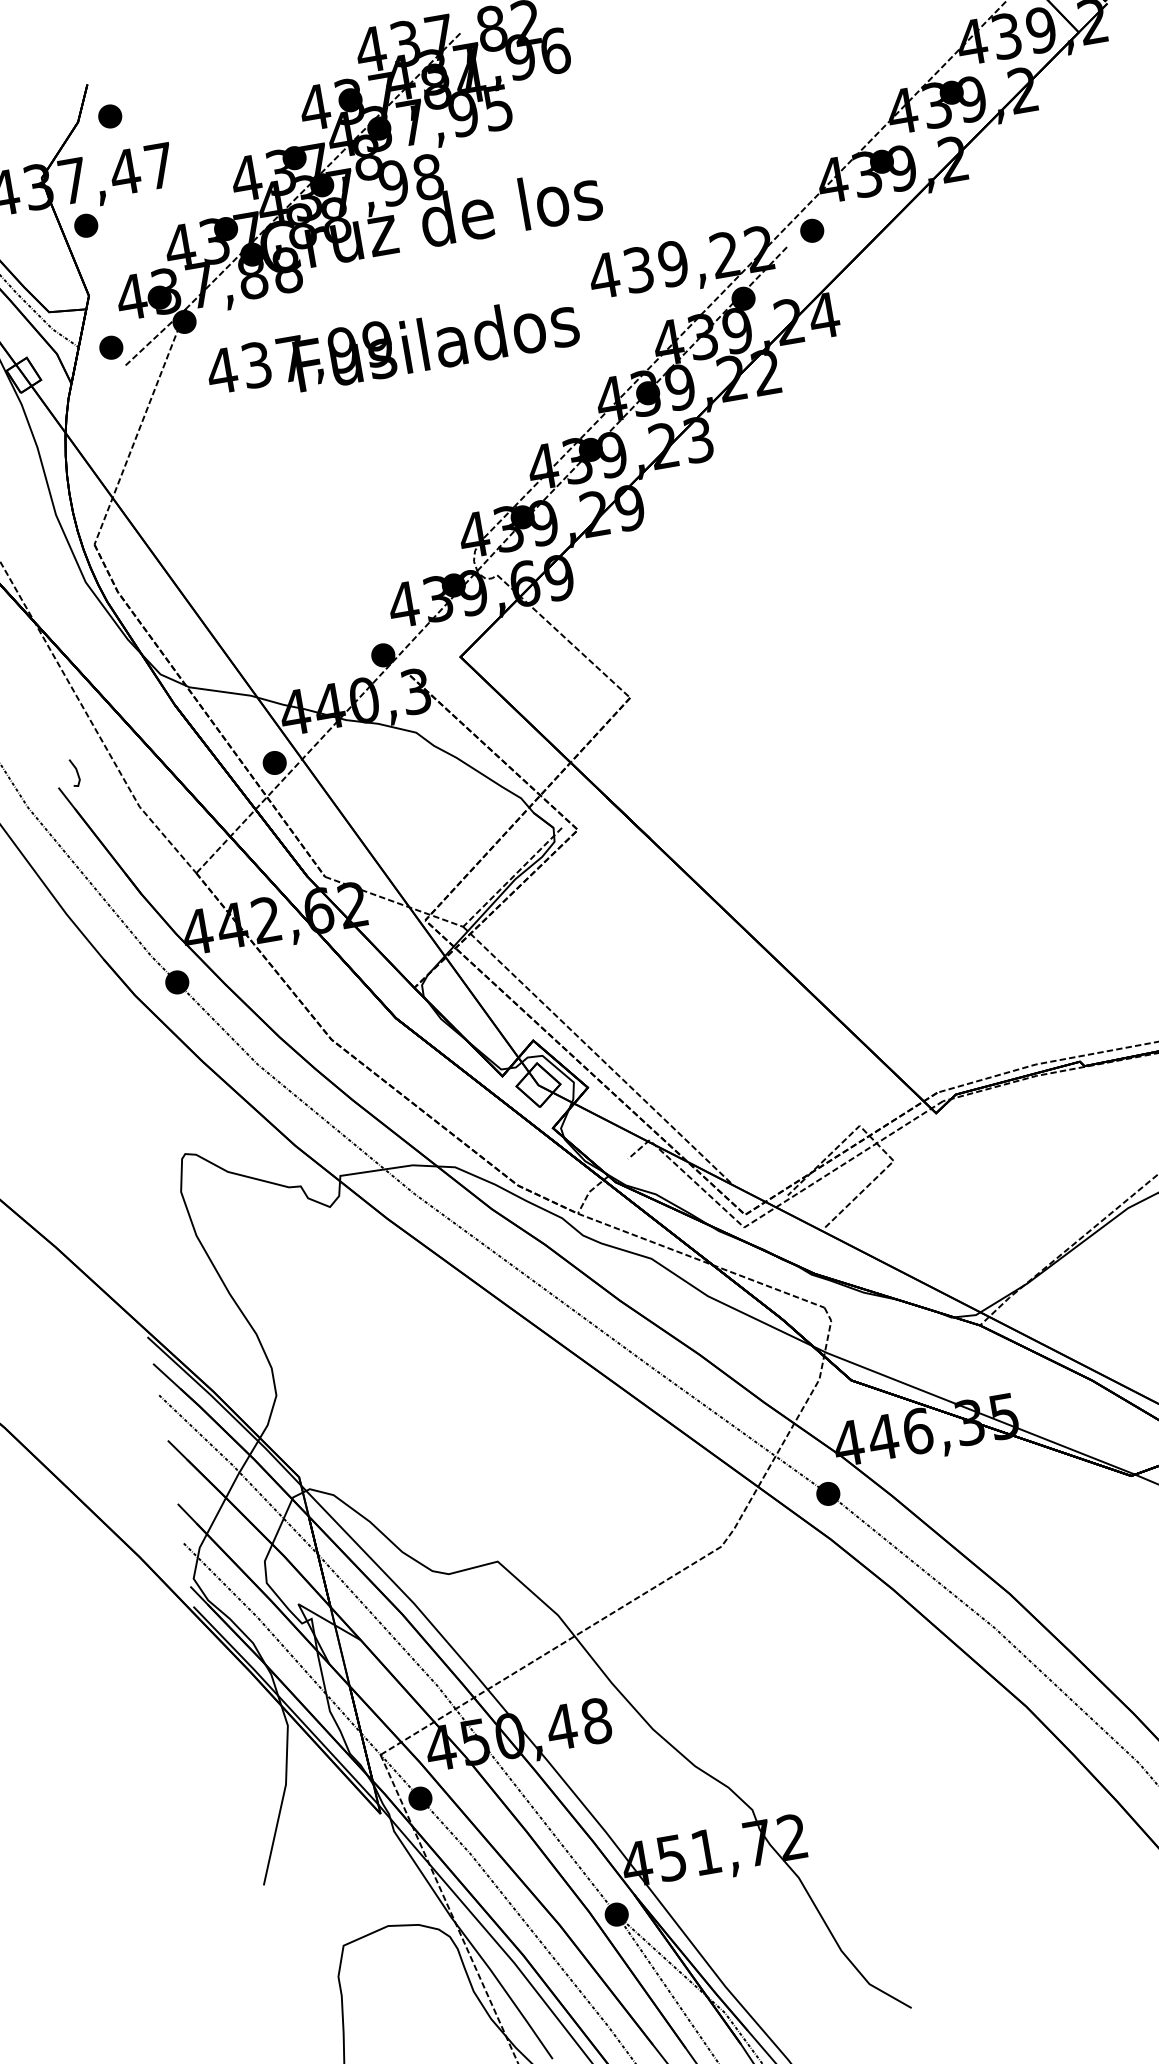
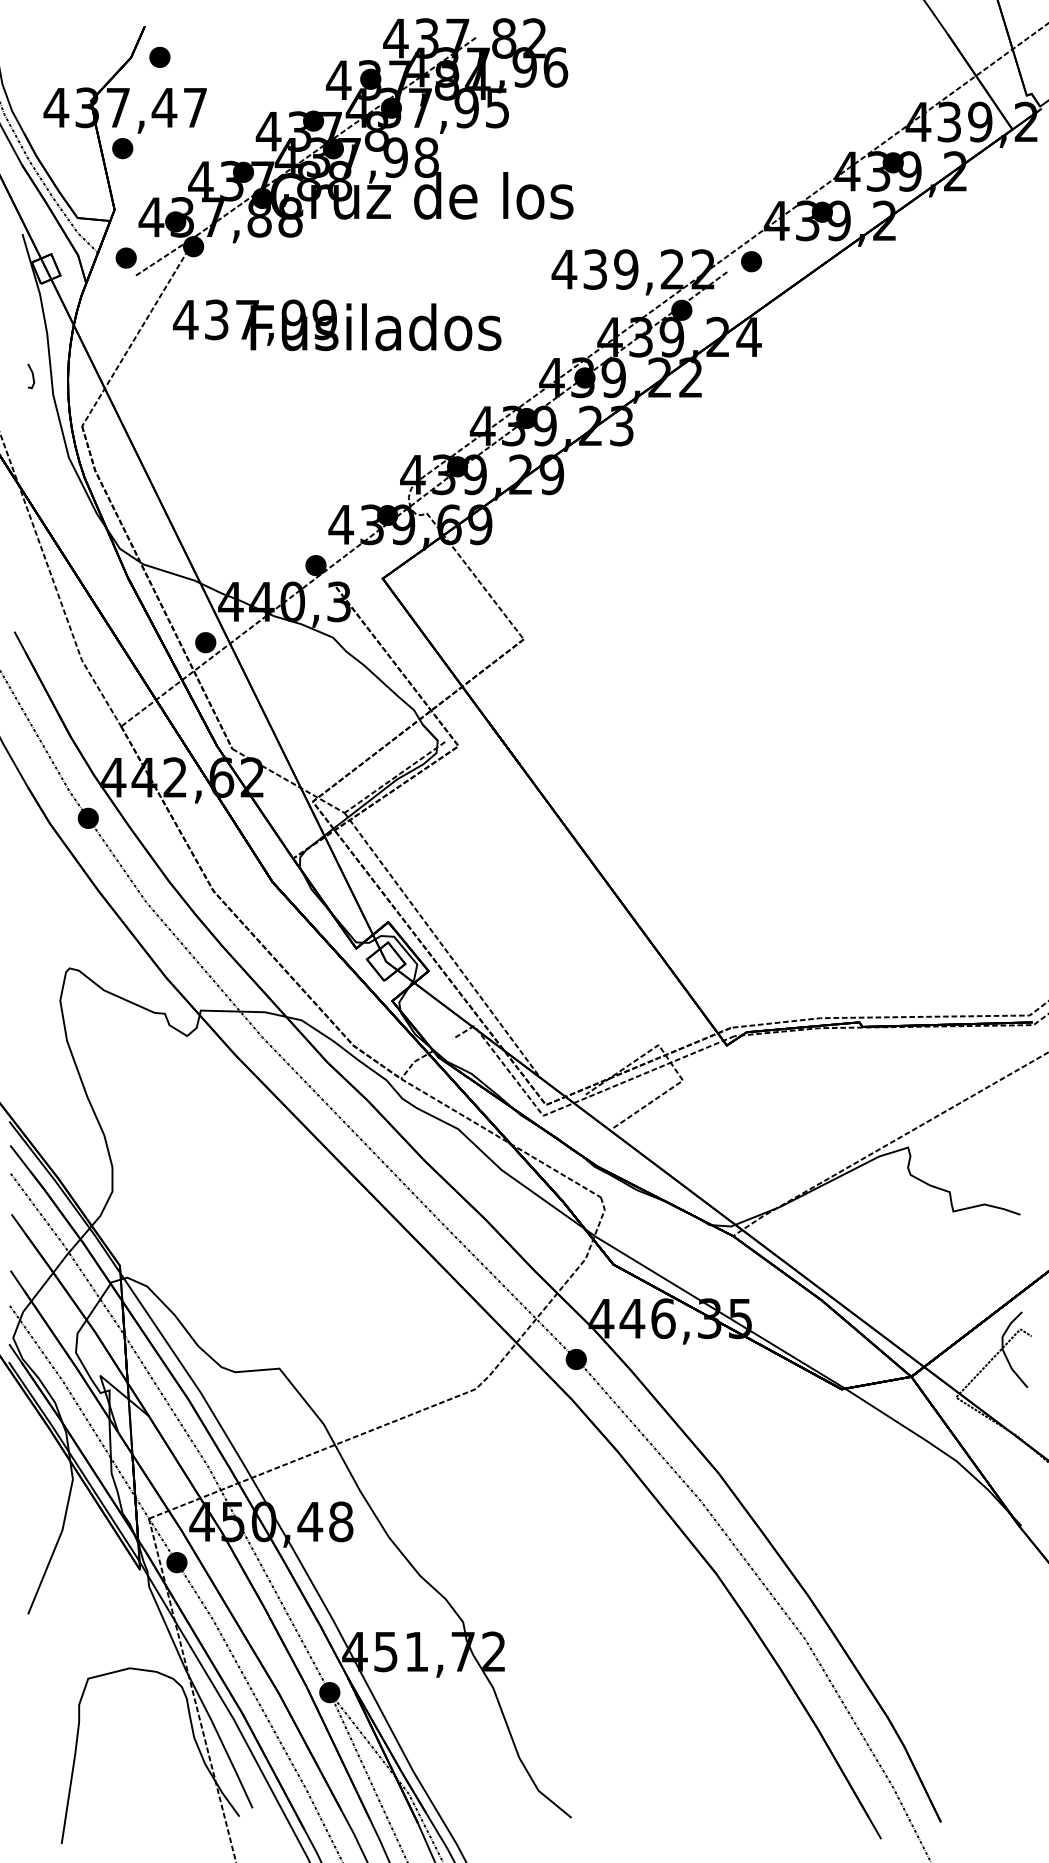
text: (393, 347) -> (337, 325), moved
line: (76, 772) -> (32, 376), moved

